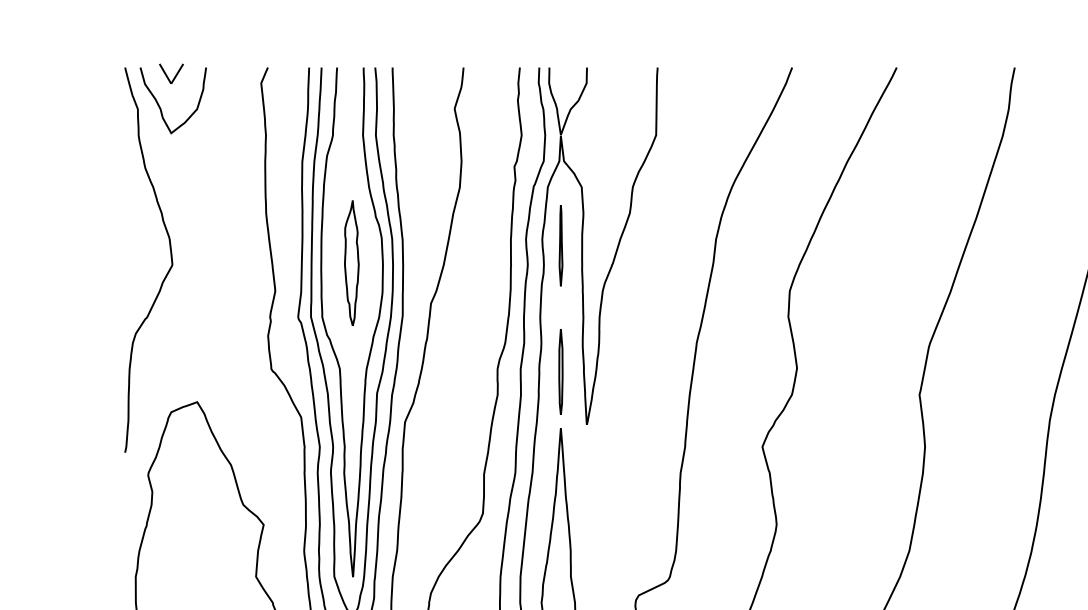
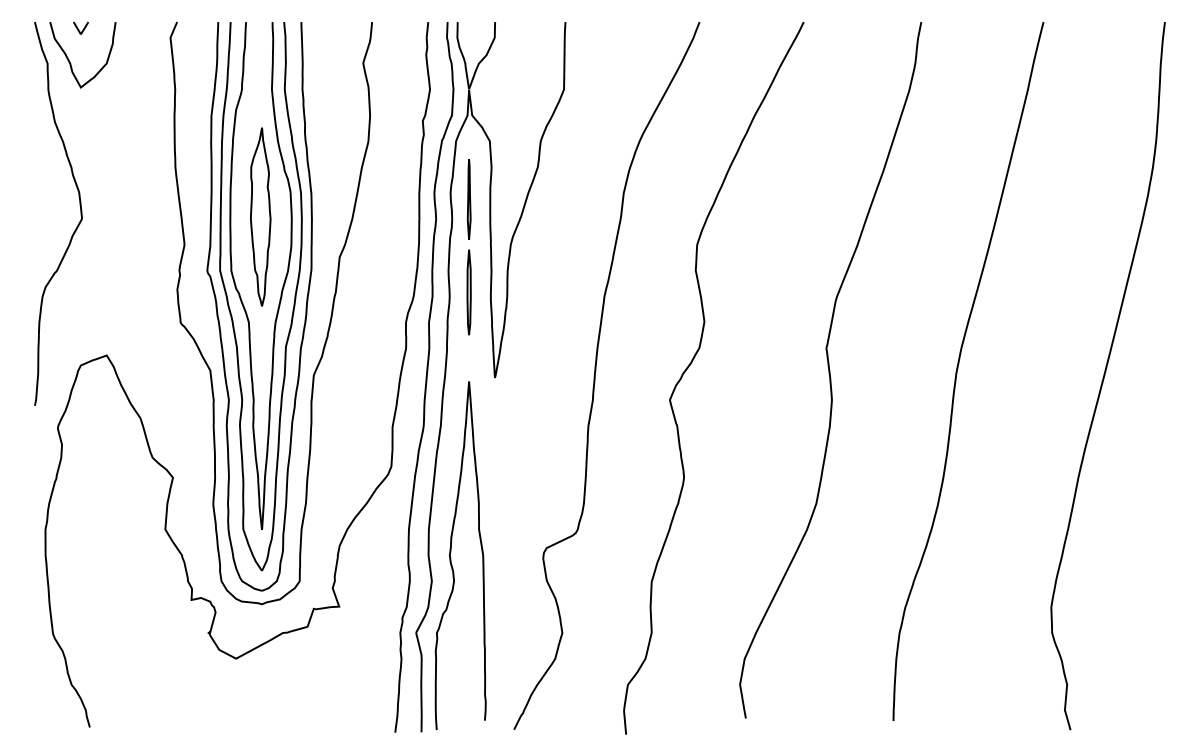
part: (170, 72) -> (80, 27), size x0.62
part: (351, 262) -> (260, 216), size x1.43
part: (560, 372) -> (468, 292), moved

